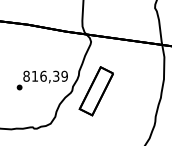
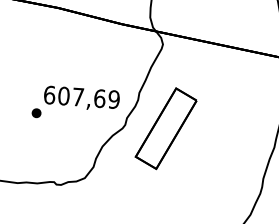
text: (41, 75) -> (75, 95), 816,39 -> 607,69

